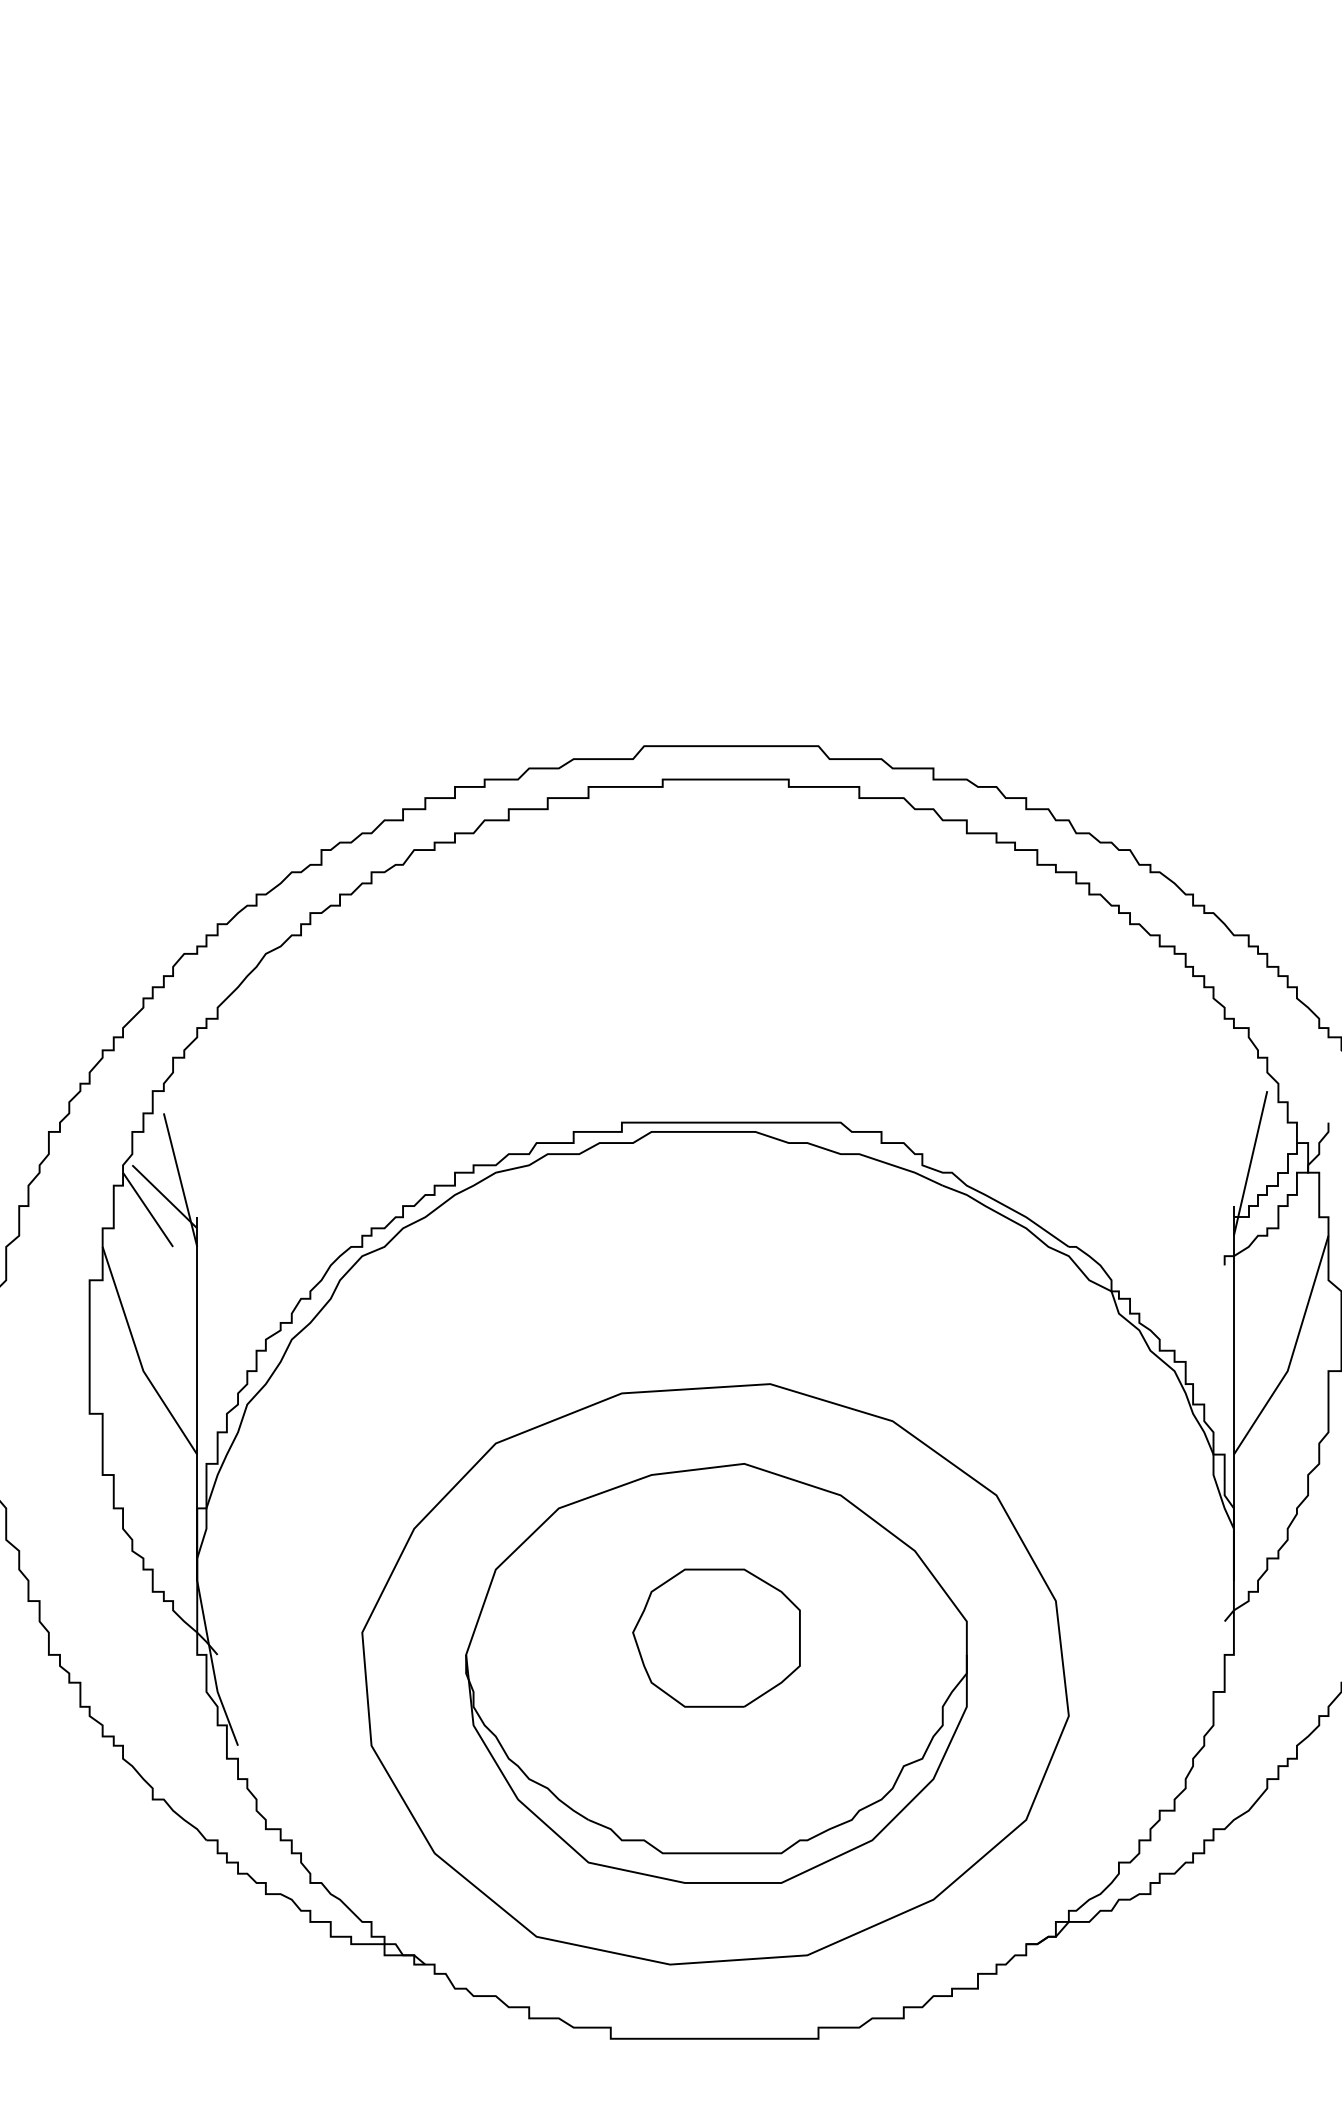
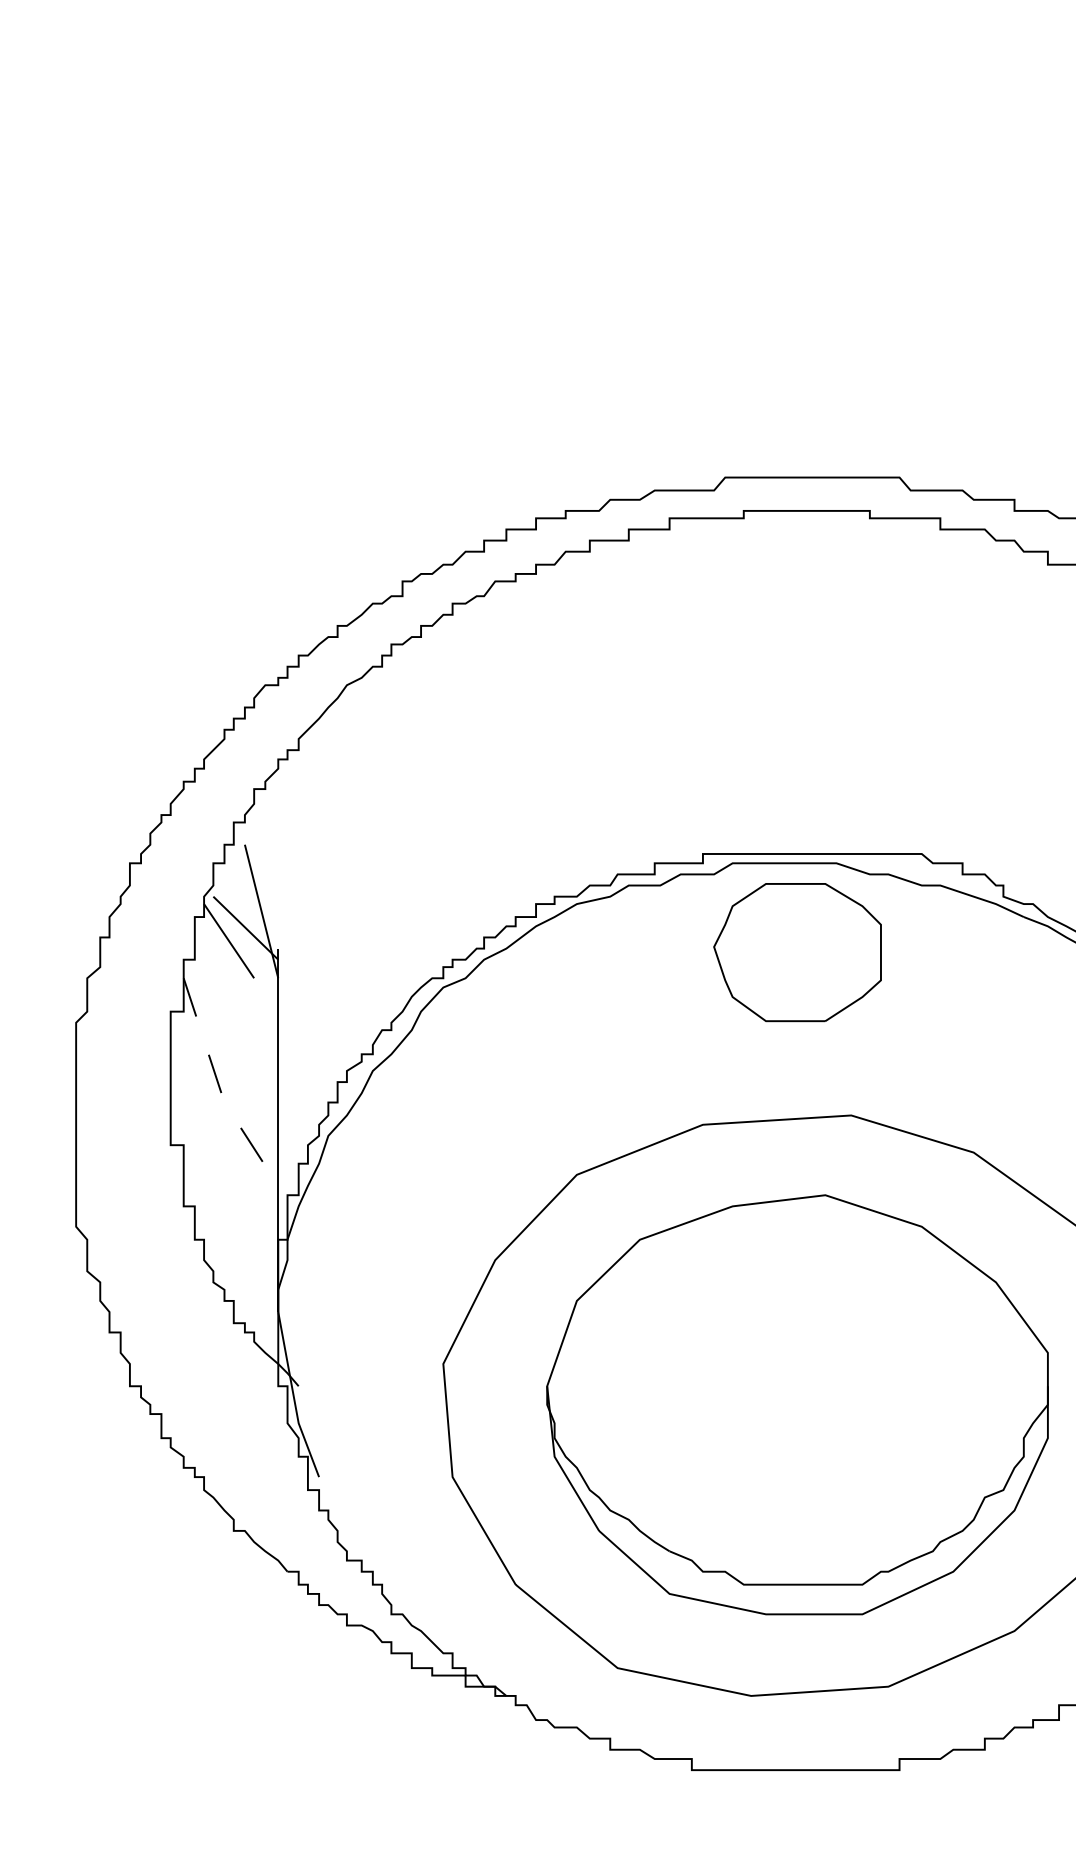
line: (138, 1356) -> (219, 1087), solid -> dashed
part: (716, 1637) -> (797, 951), moved

